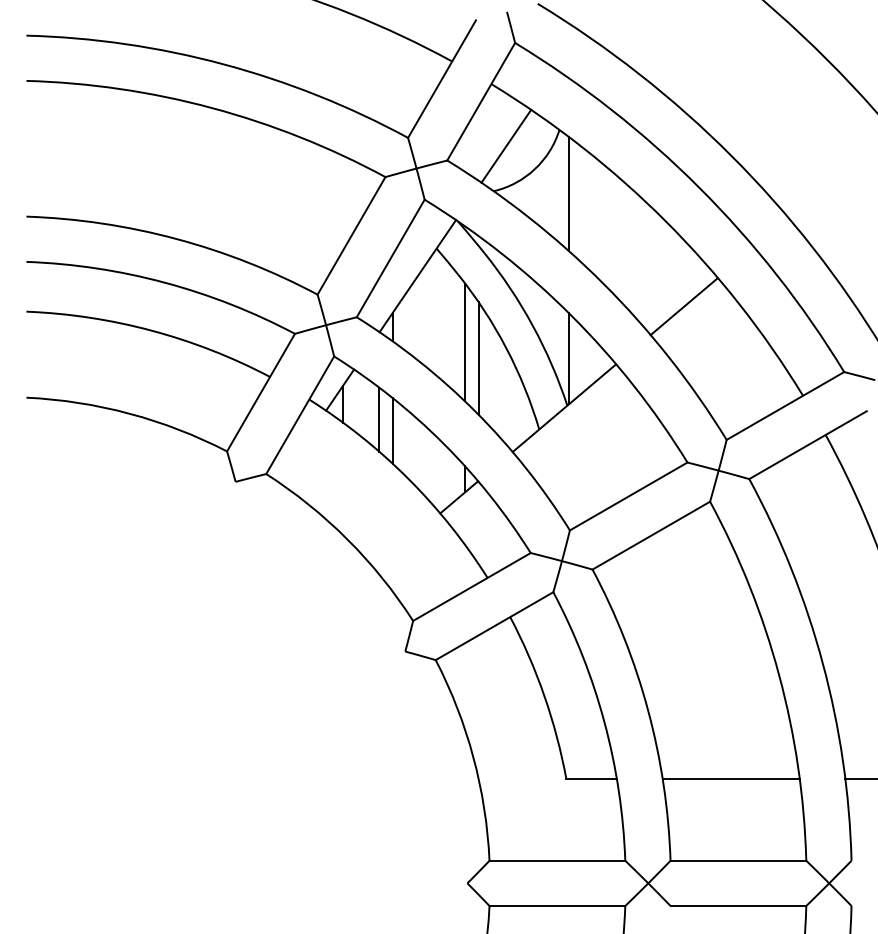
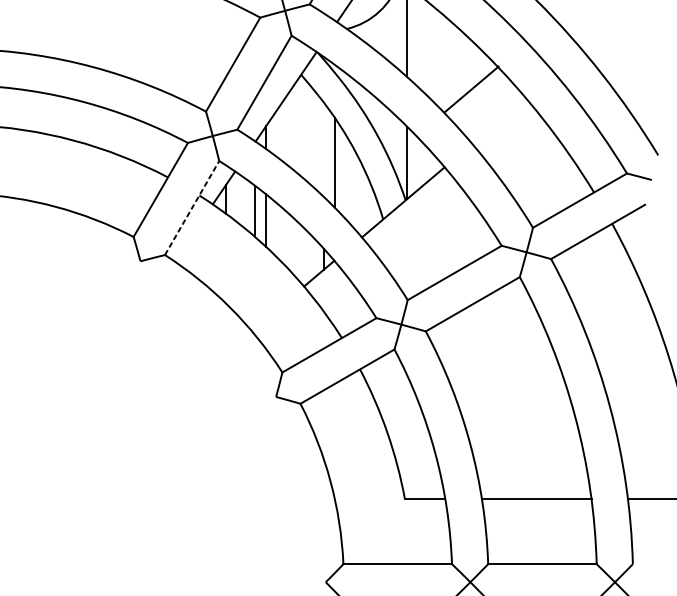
line: (683, 306) -> (471, 89), moved
line: (465, 342) -> (324, 149), removed
line: (300, 415) -> (192, 208), solid -> dashed

